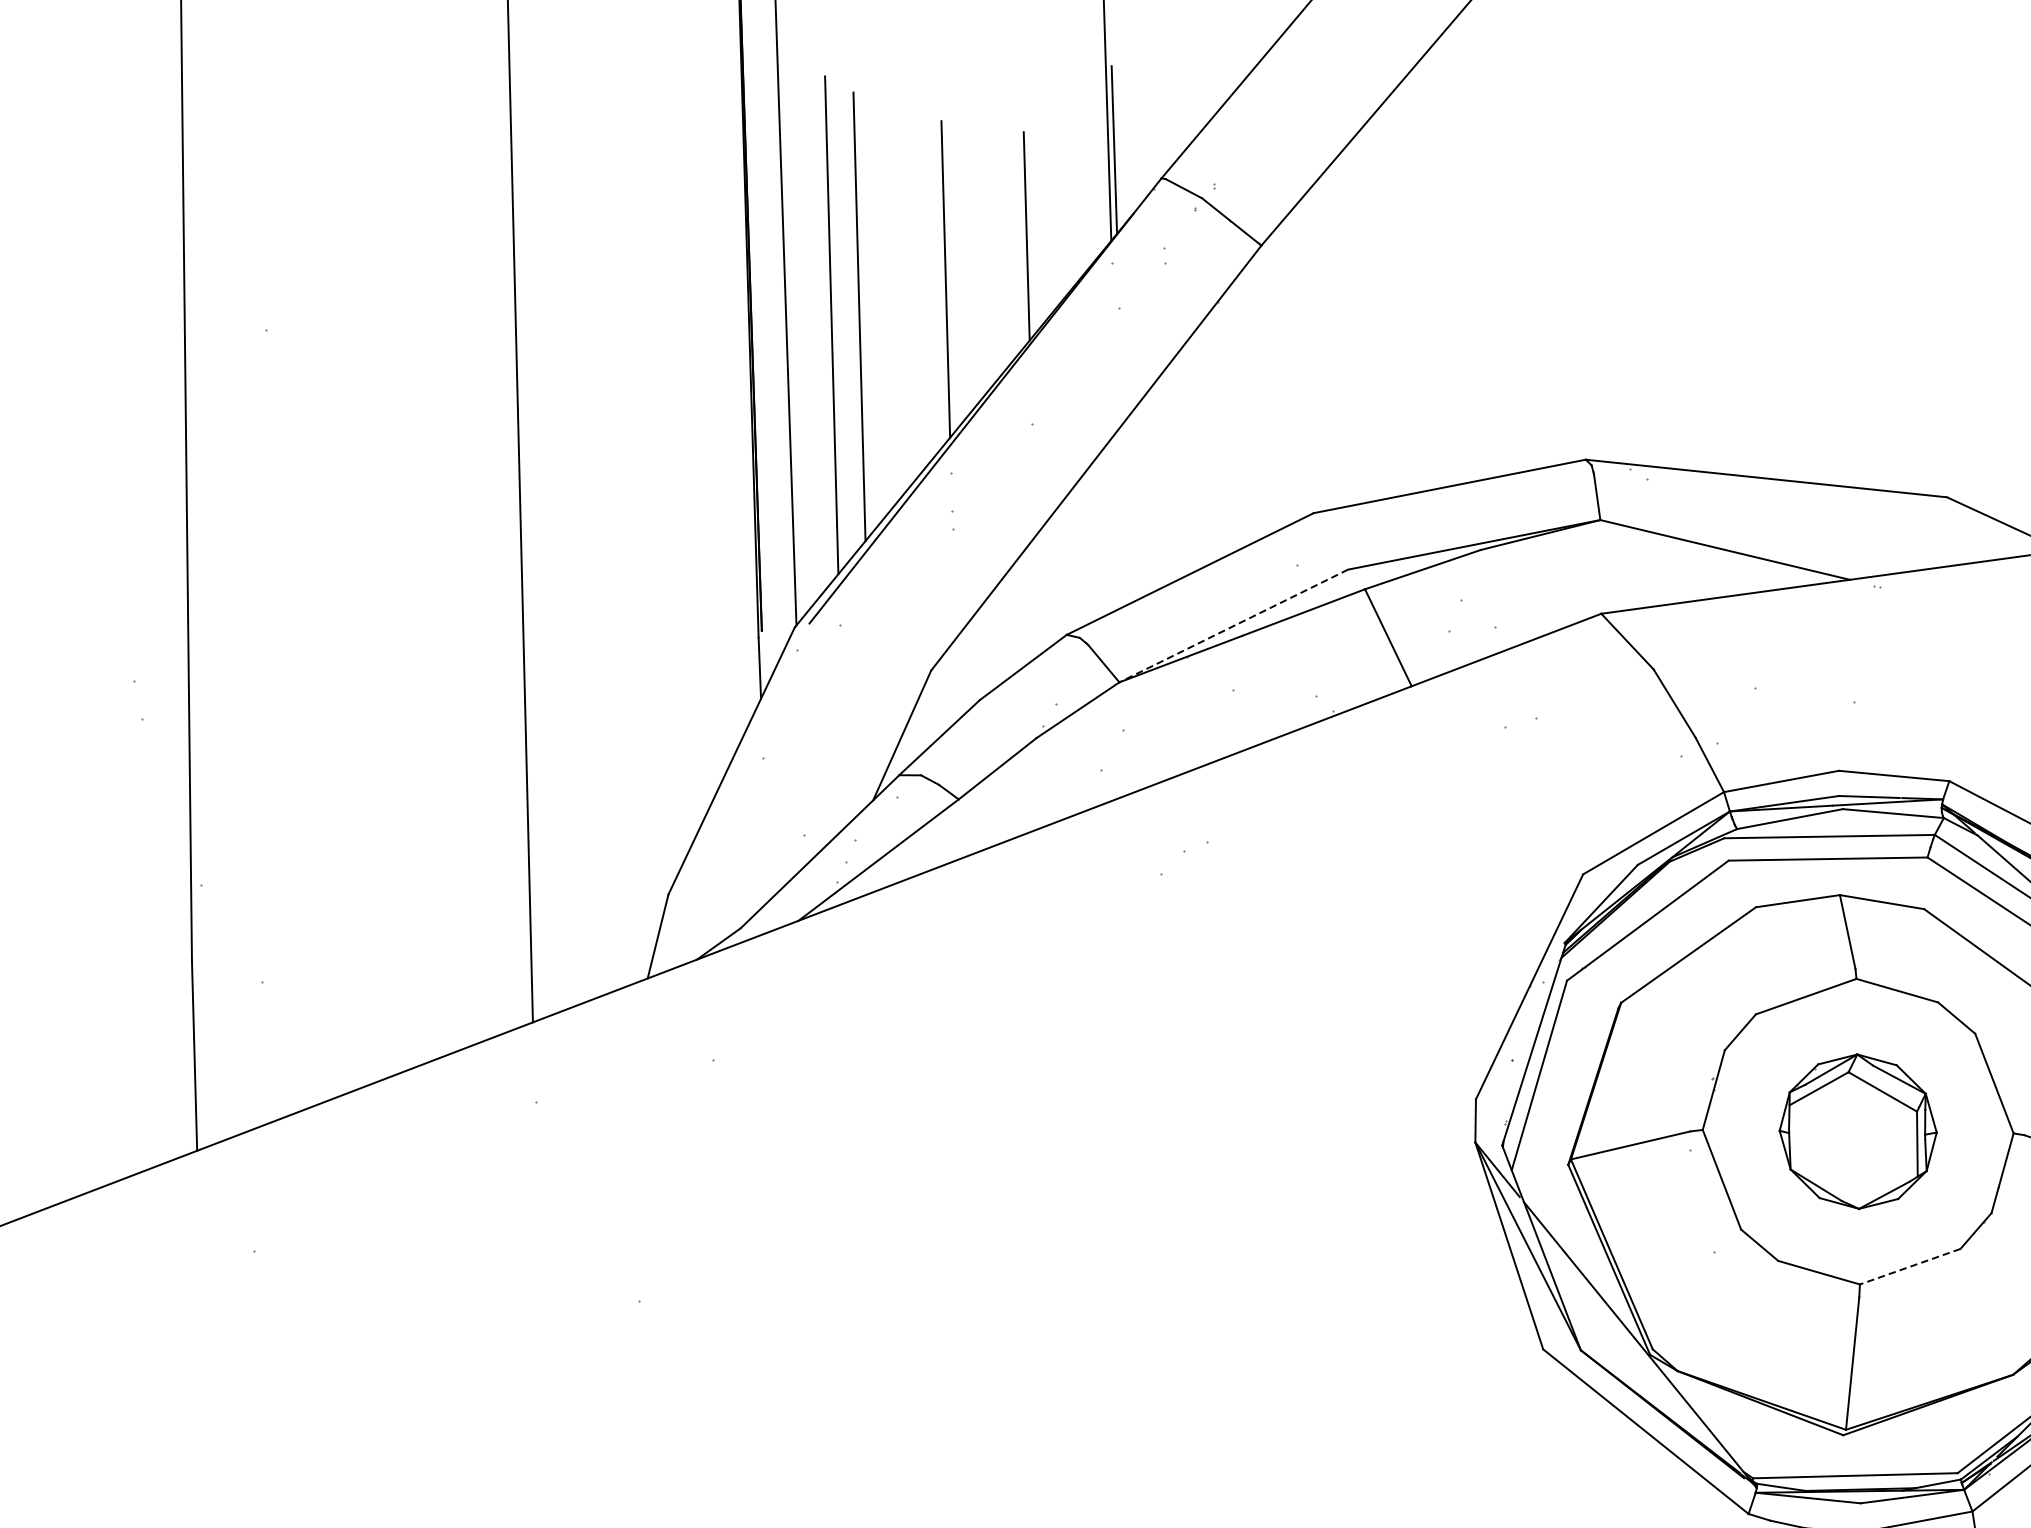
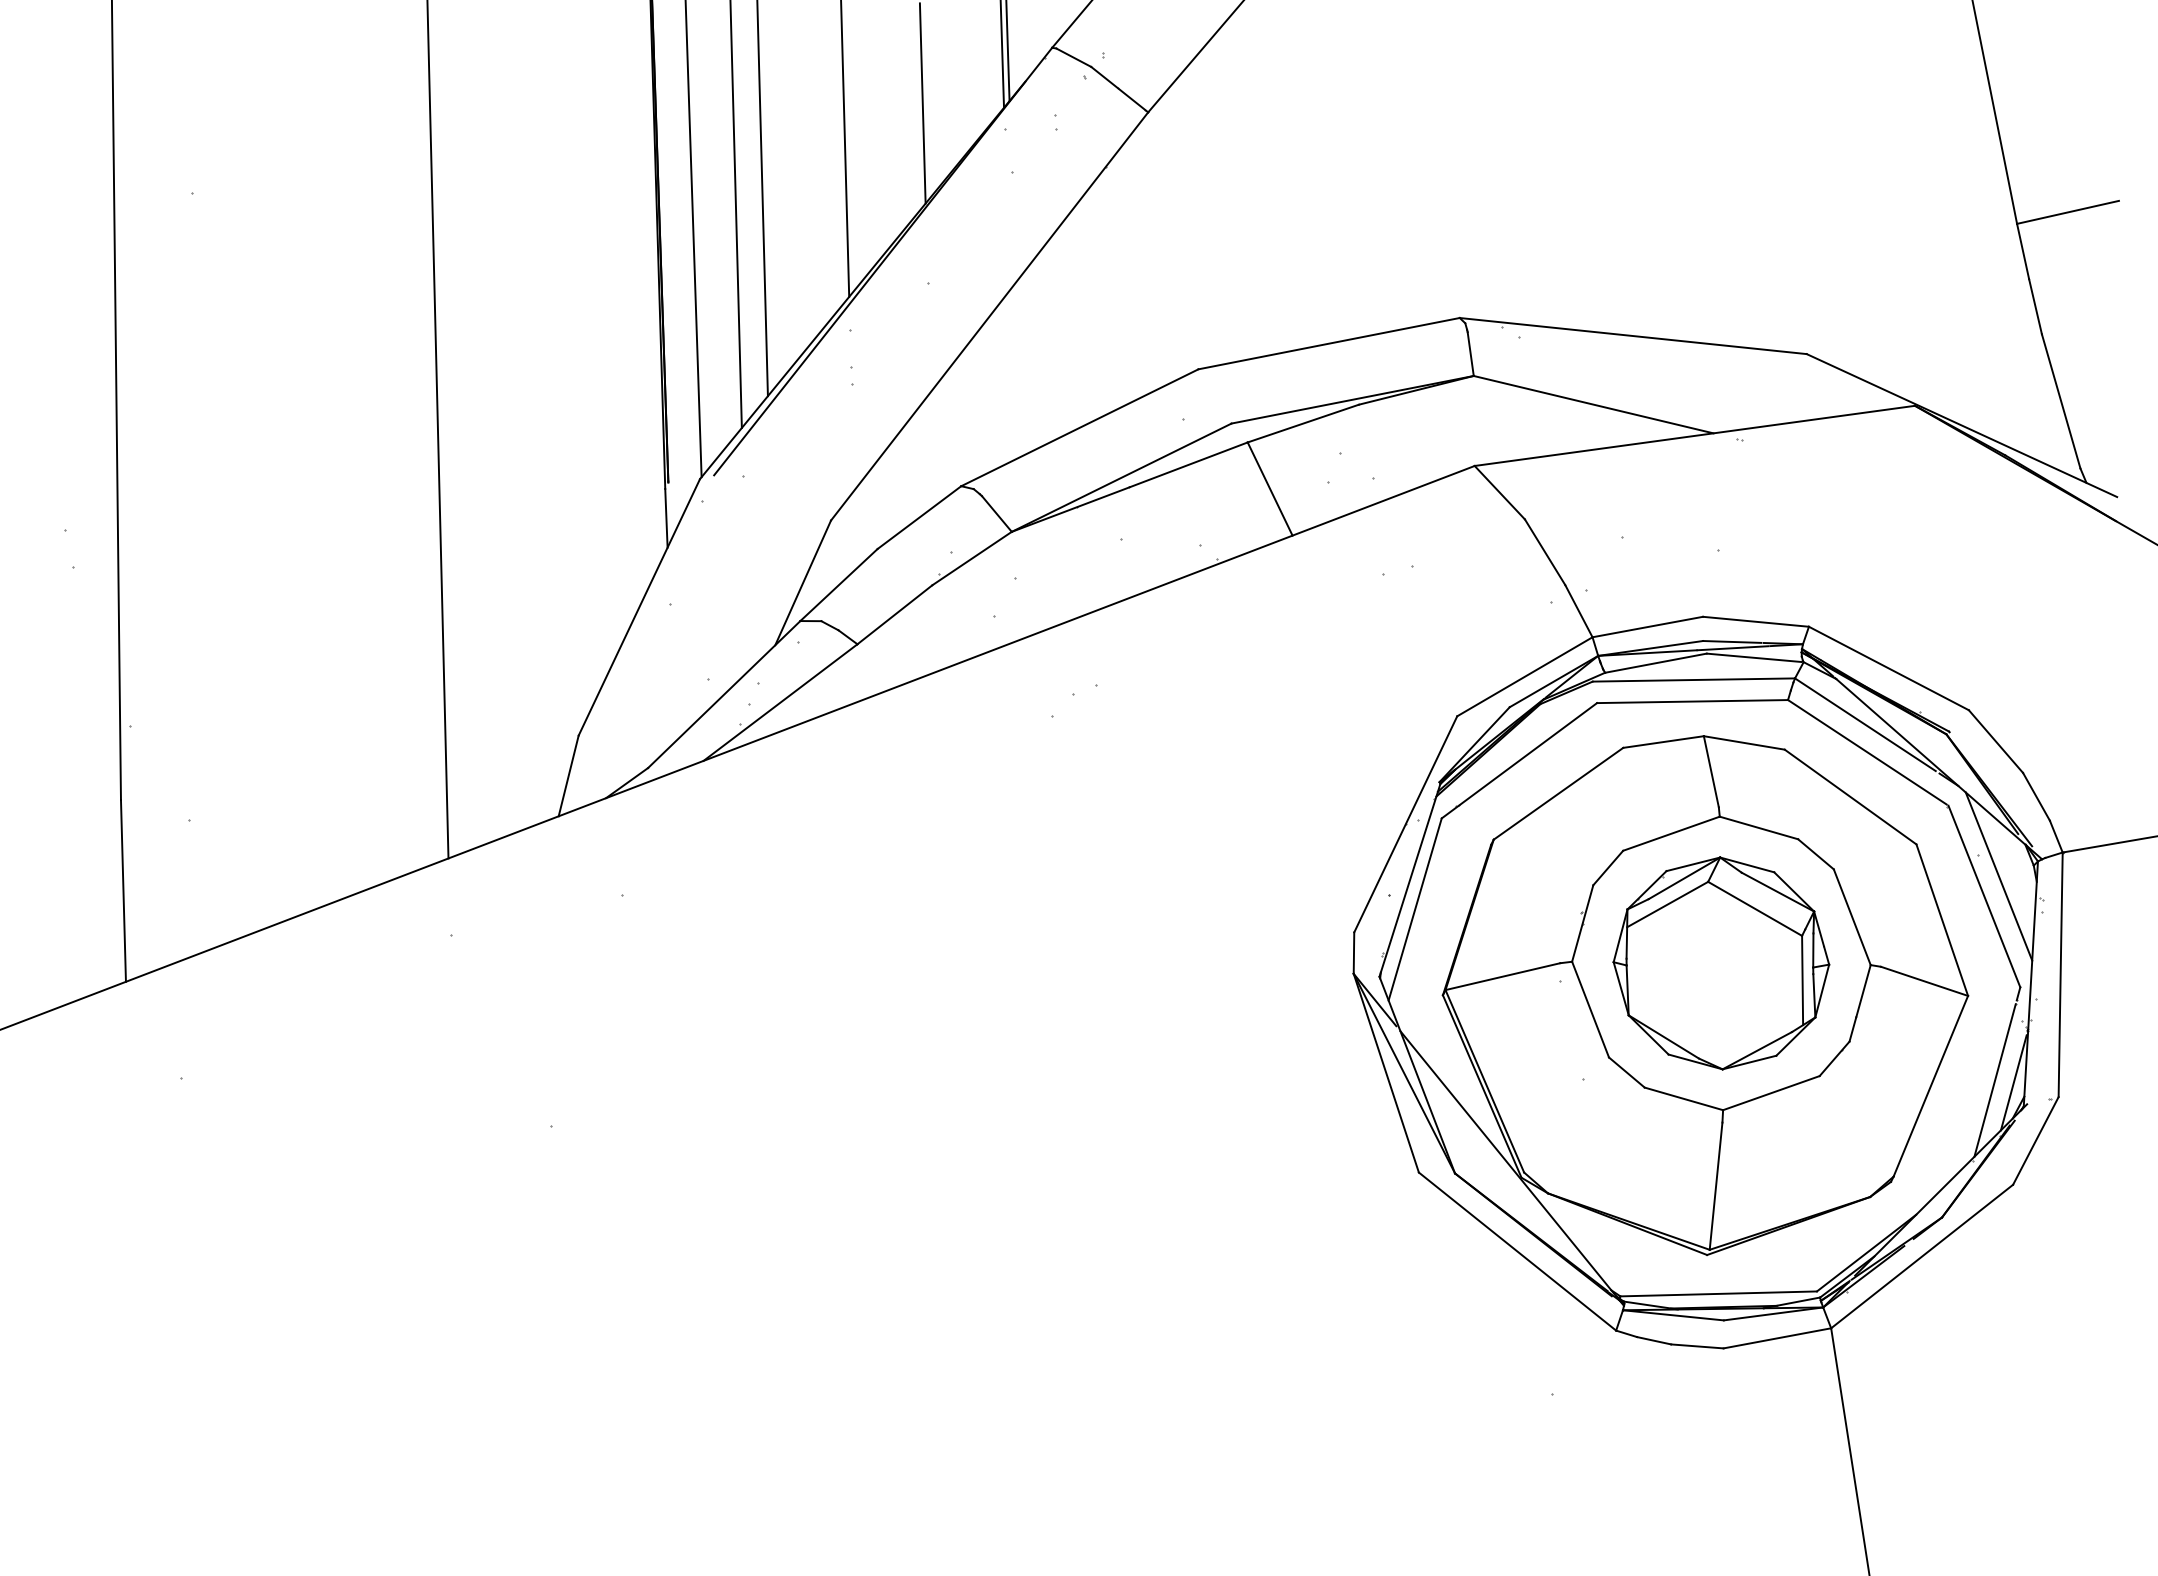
line: (1233, 625) -> (1121, 477), dashed -> solid
part: (1858, 1131) -> (1721, 963), size x1.43
line: (1909, 1267) -> (1770, 1093), dashed -> solid

